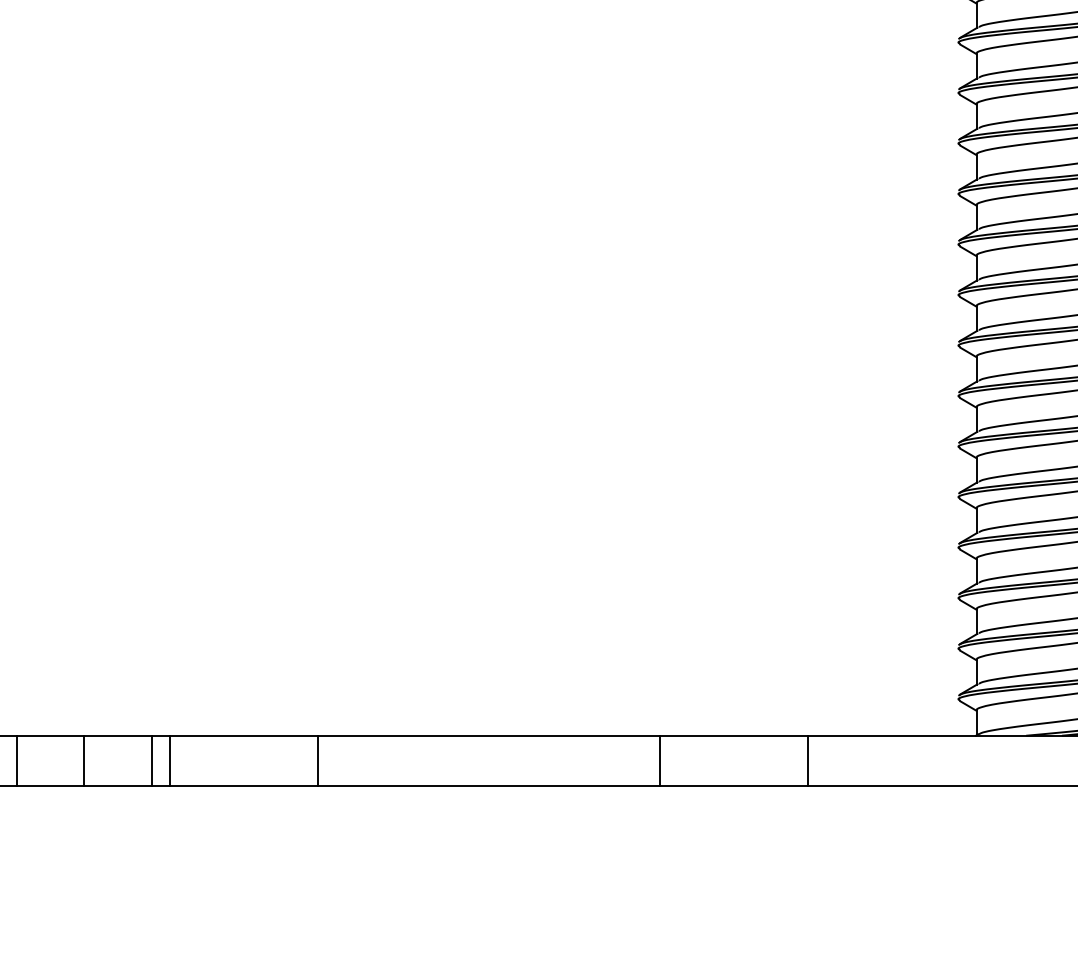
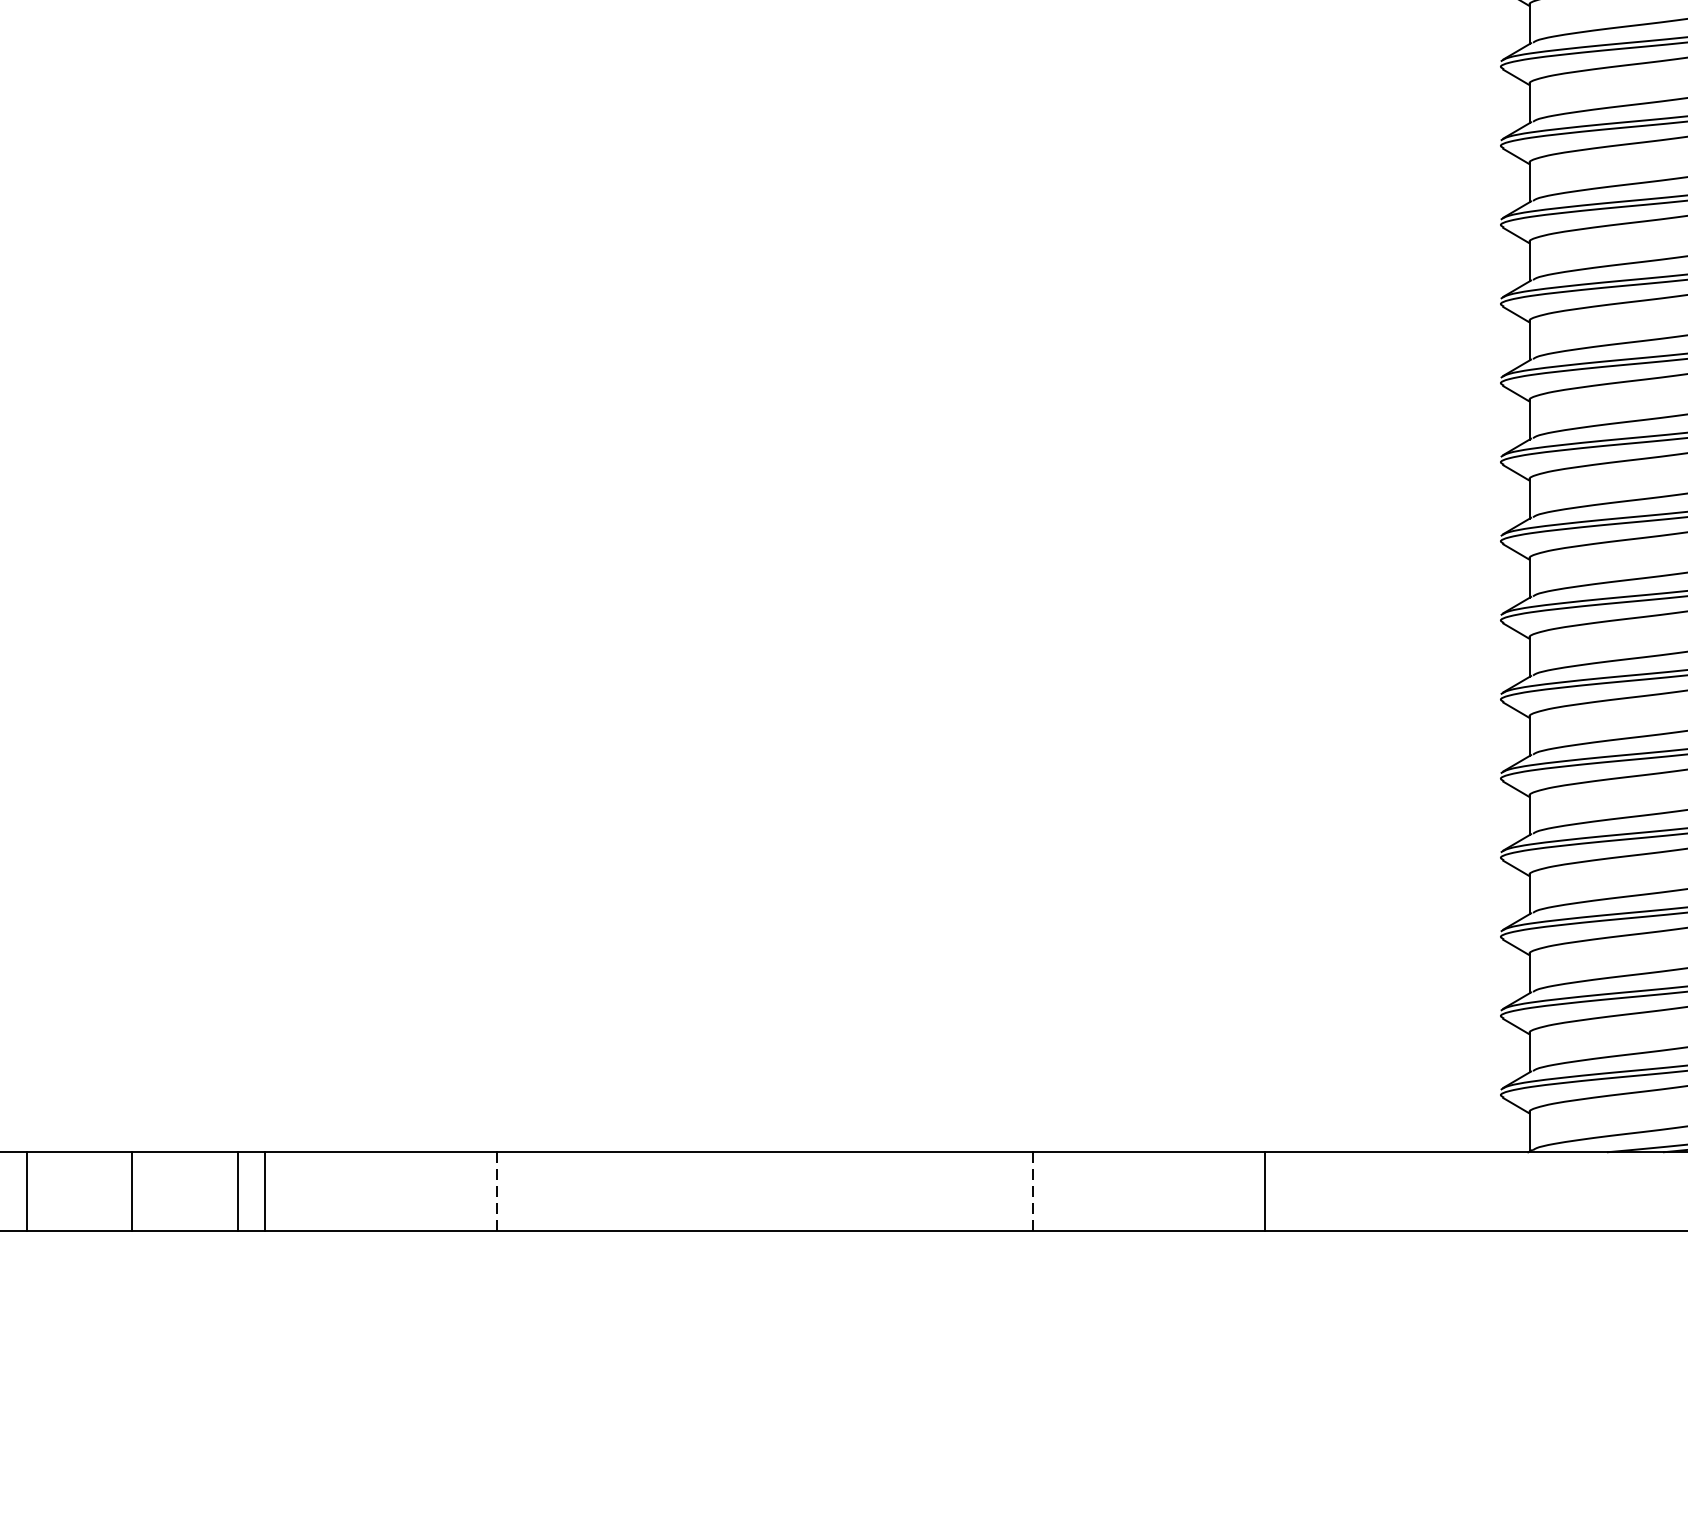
line: (317, 760) -> (497, 1191), solid -> dashed
line: (659, 760) -> (1032, 1191), solid -> dashed

